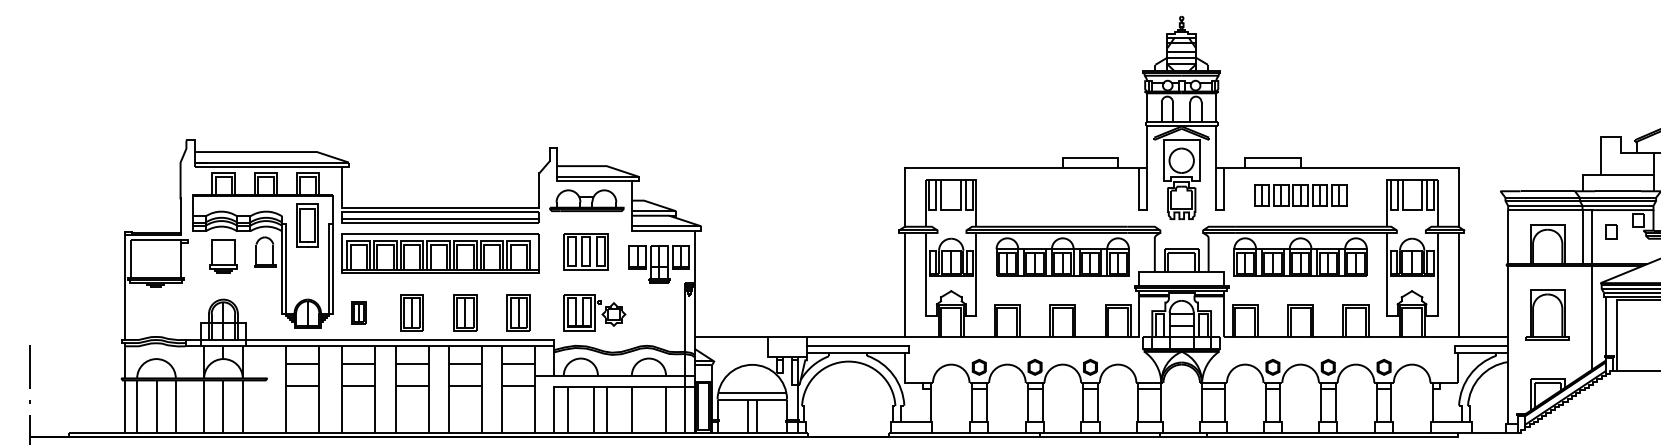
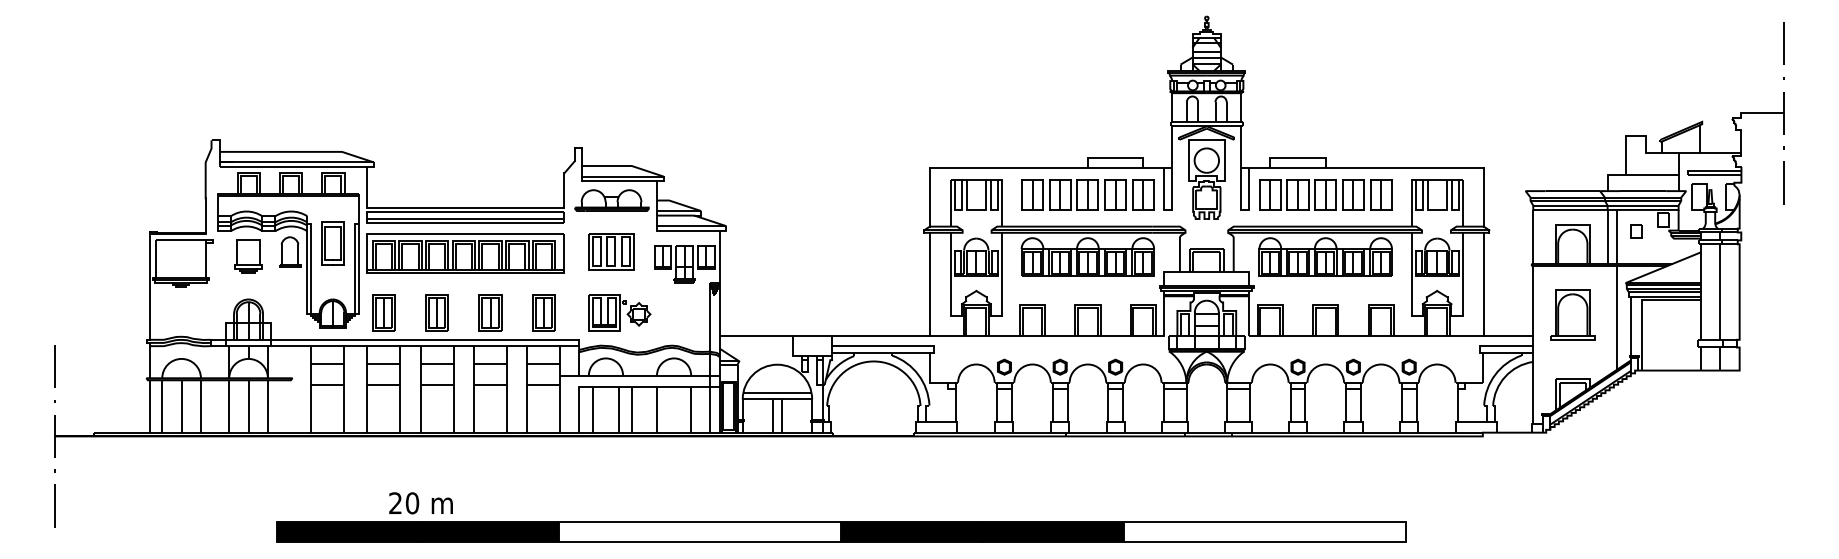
part: (1062, 194) -> (1087, 194), added
part: (1300, 194) -> (1325, 194), size x1.43
part: (307, 225) -> (332, 243), moved
part: (358, 312) -> (383, 312), size x1.67

